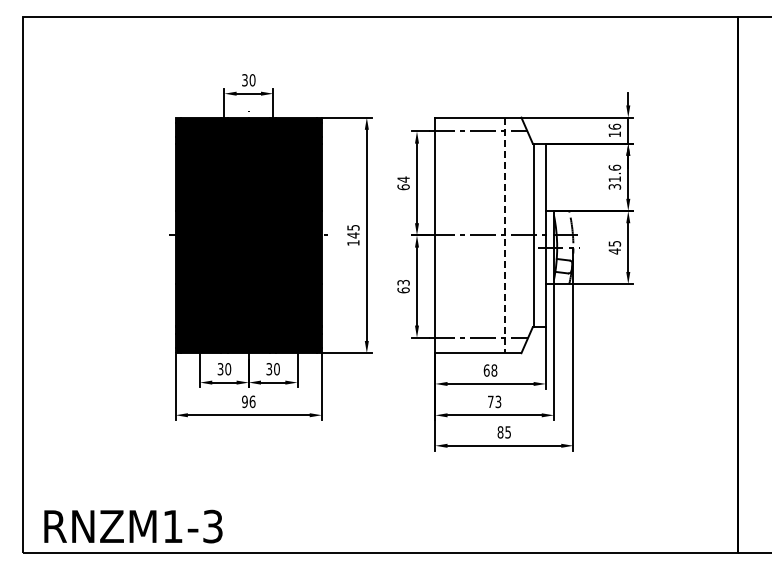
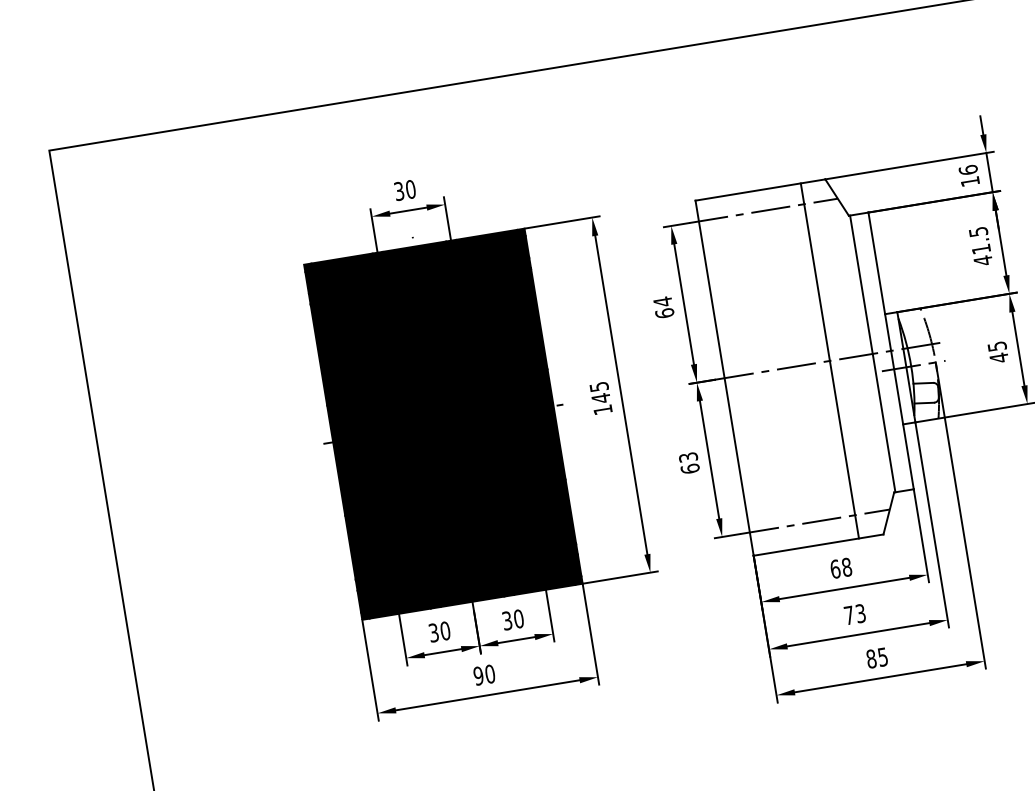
text: (614, 177) -> (980, 246), 31.6 -> 41.5
line: (505, 235) -> (830, 360), dashed -> solid
text: (252, 401) -> (489, 673), 96 -> 90

